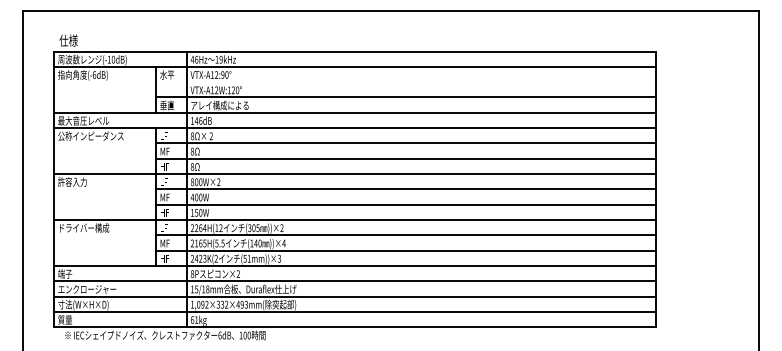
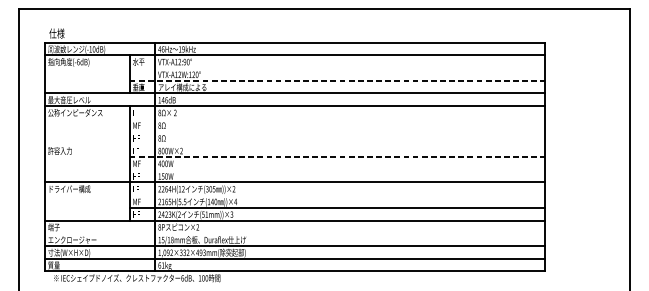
line: (406, 97) -> (337, 80), solid -> dashed
line: (406, 143) -> (337, 118), removed
line: (406, 158) -> (337, 131), removed
line: (355, 174) -> (295, 144), removed
line: (406, 189) -> (337, 157), solid -> dashed
line: (406, 204) -> (337, 169), removed
line: (406, 235) -> (337, 195), removed
line: (355, 281) -> (295, 233), removed

